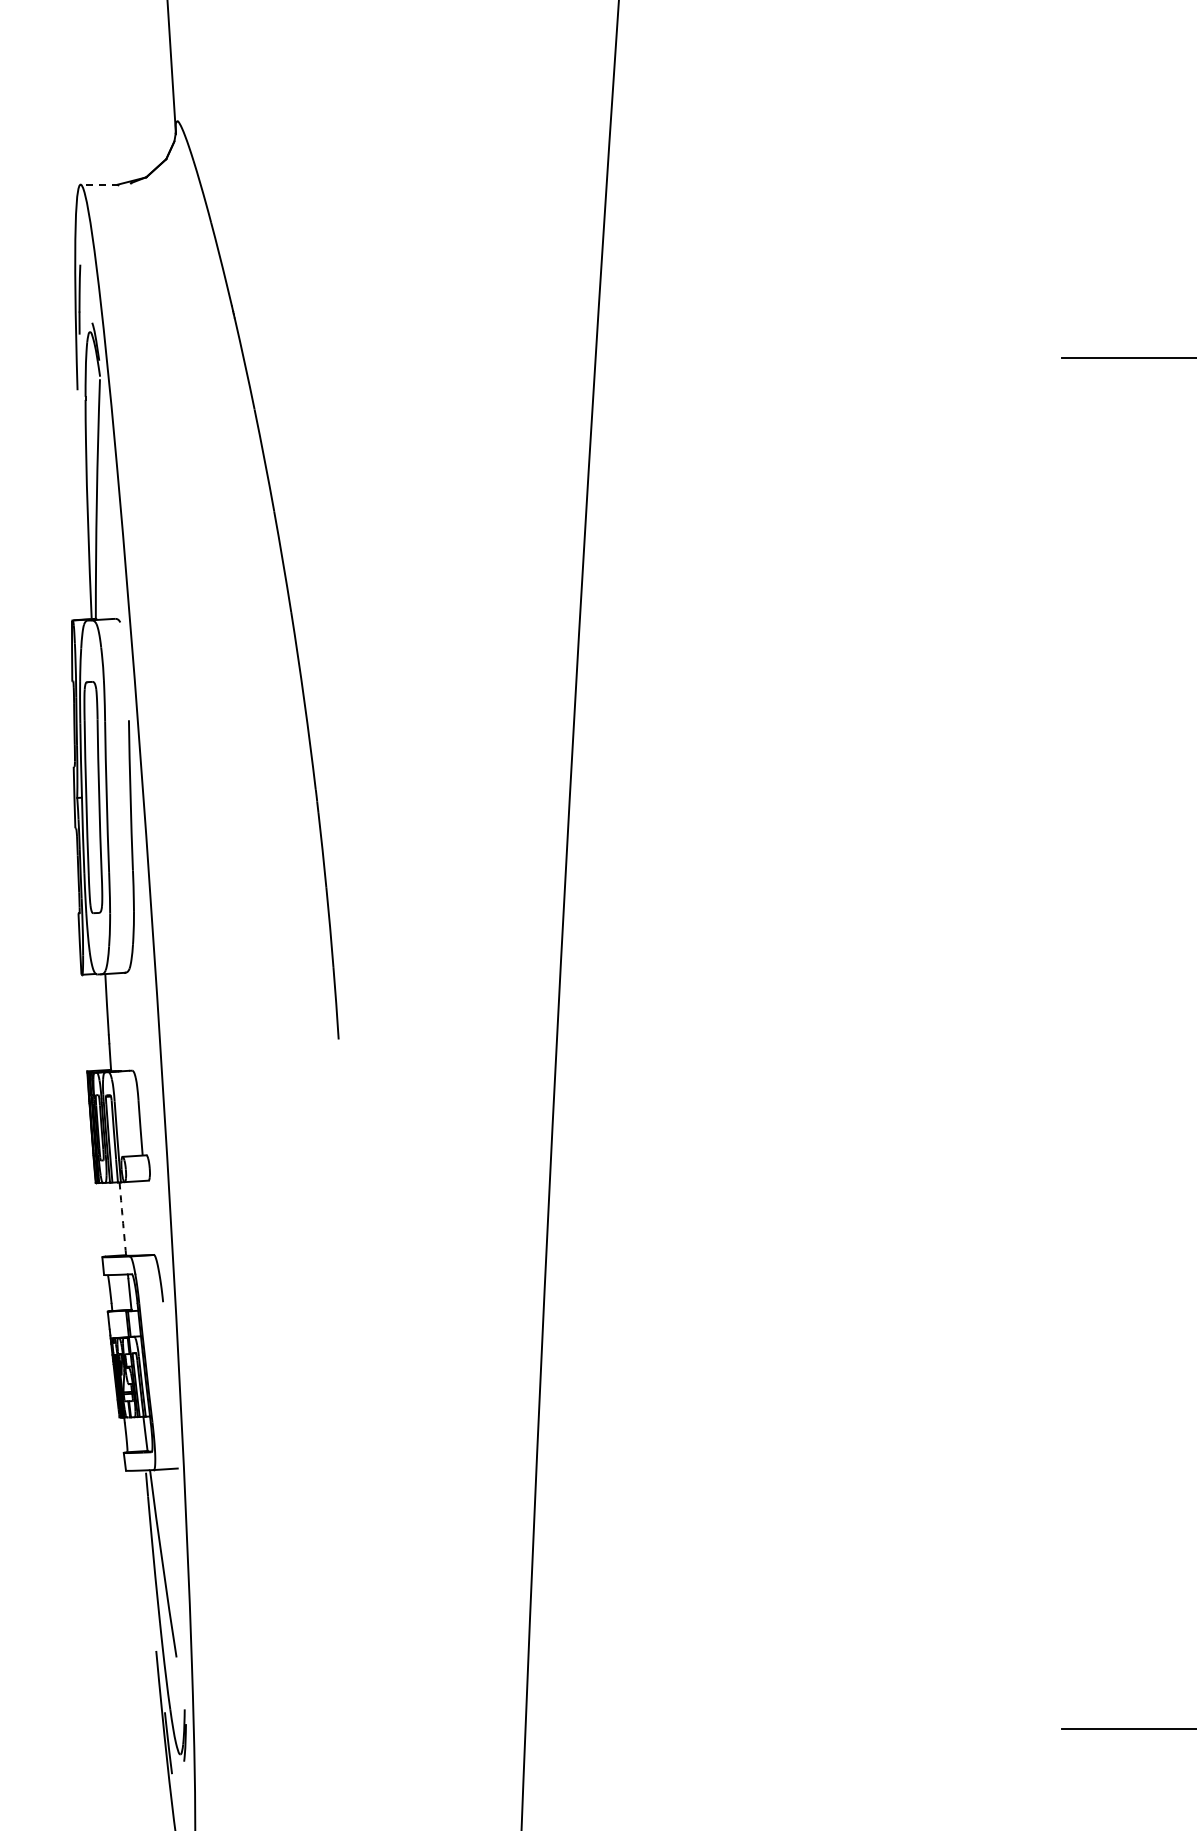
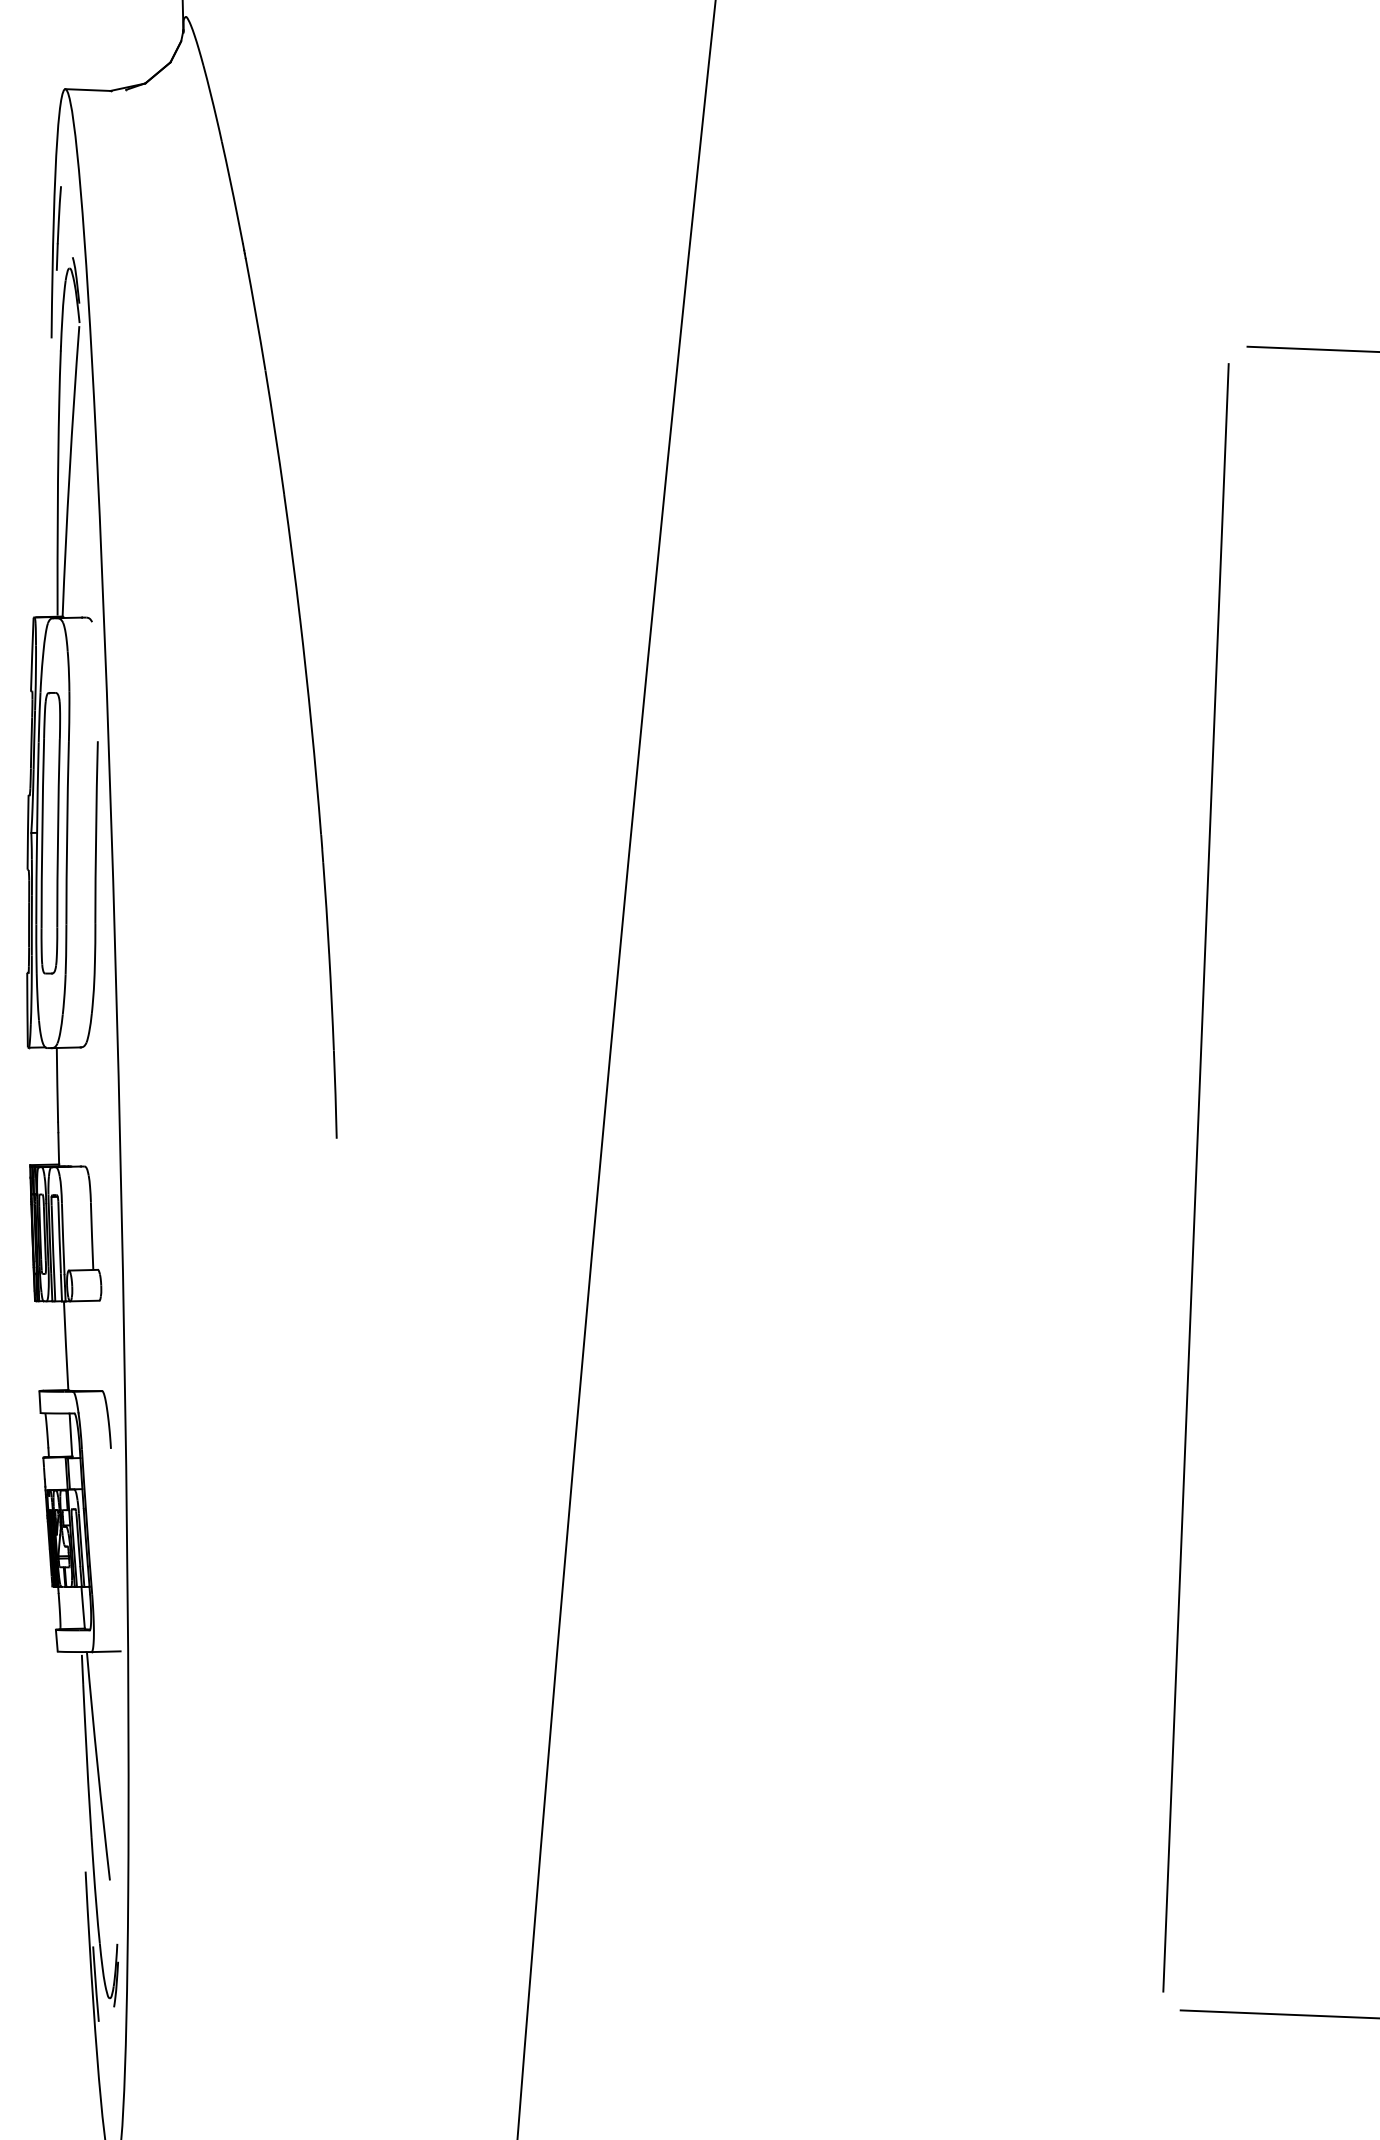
line: (99, 184) -> (88, 89), dashed -> solid
line: (1047, 1043) -> (1196, 1178), added
arc: (122, 1218) -> (65, 1345), dashed -> solid

